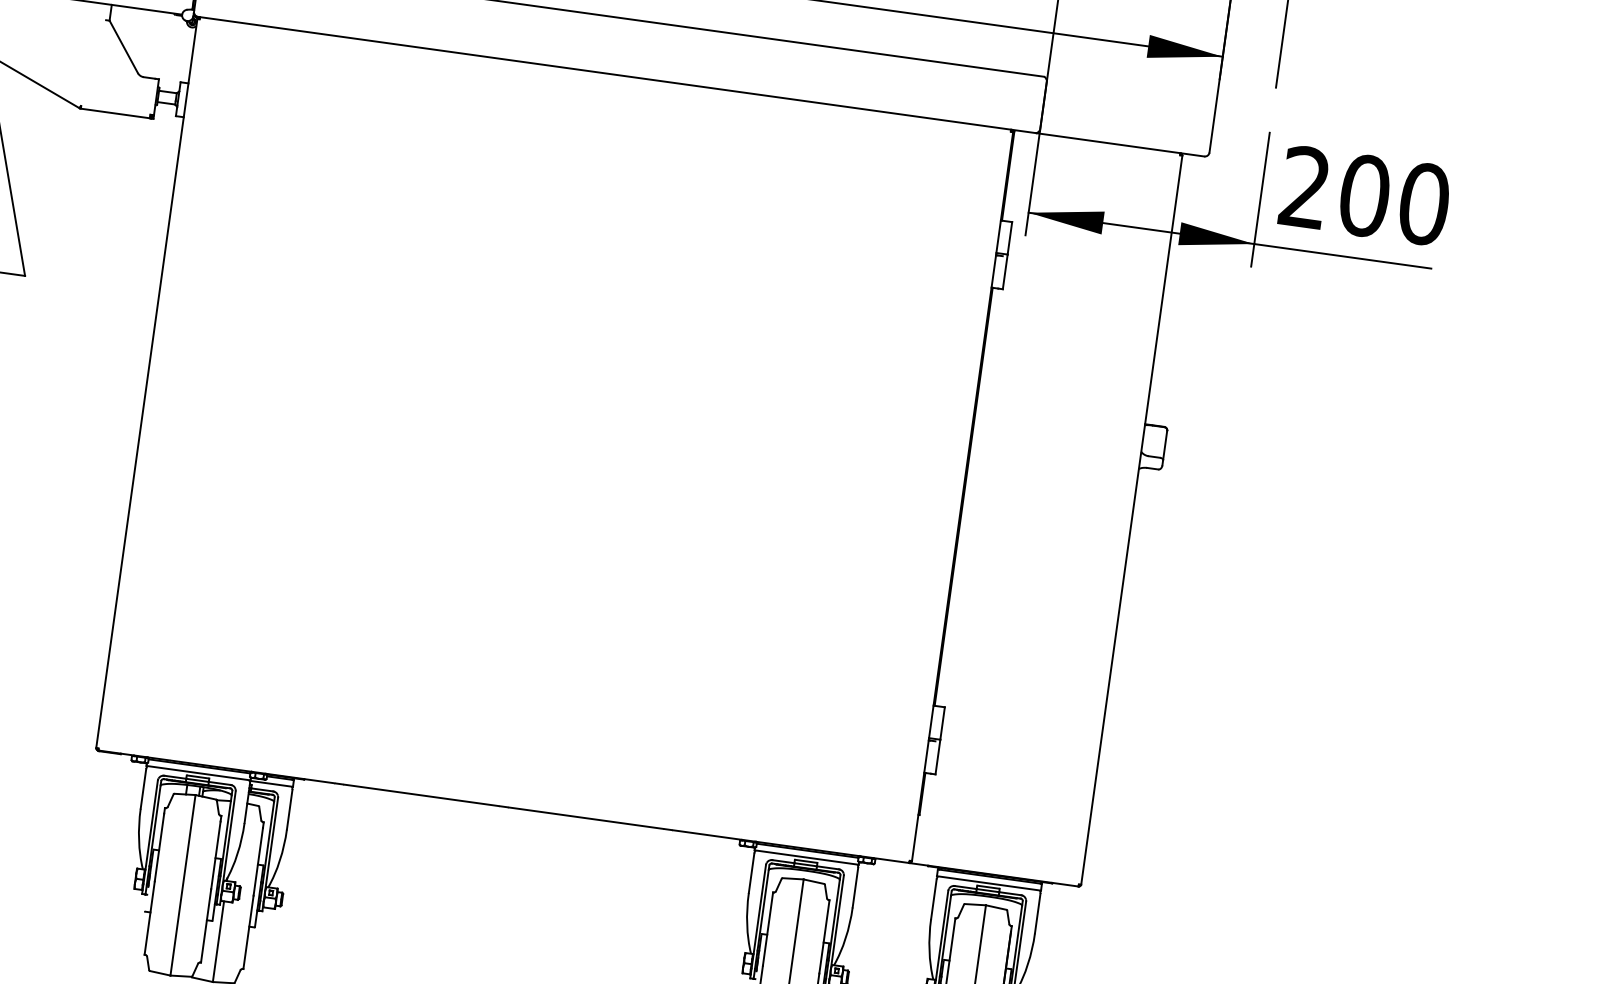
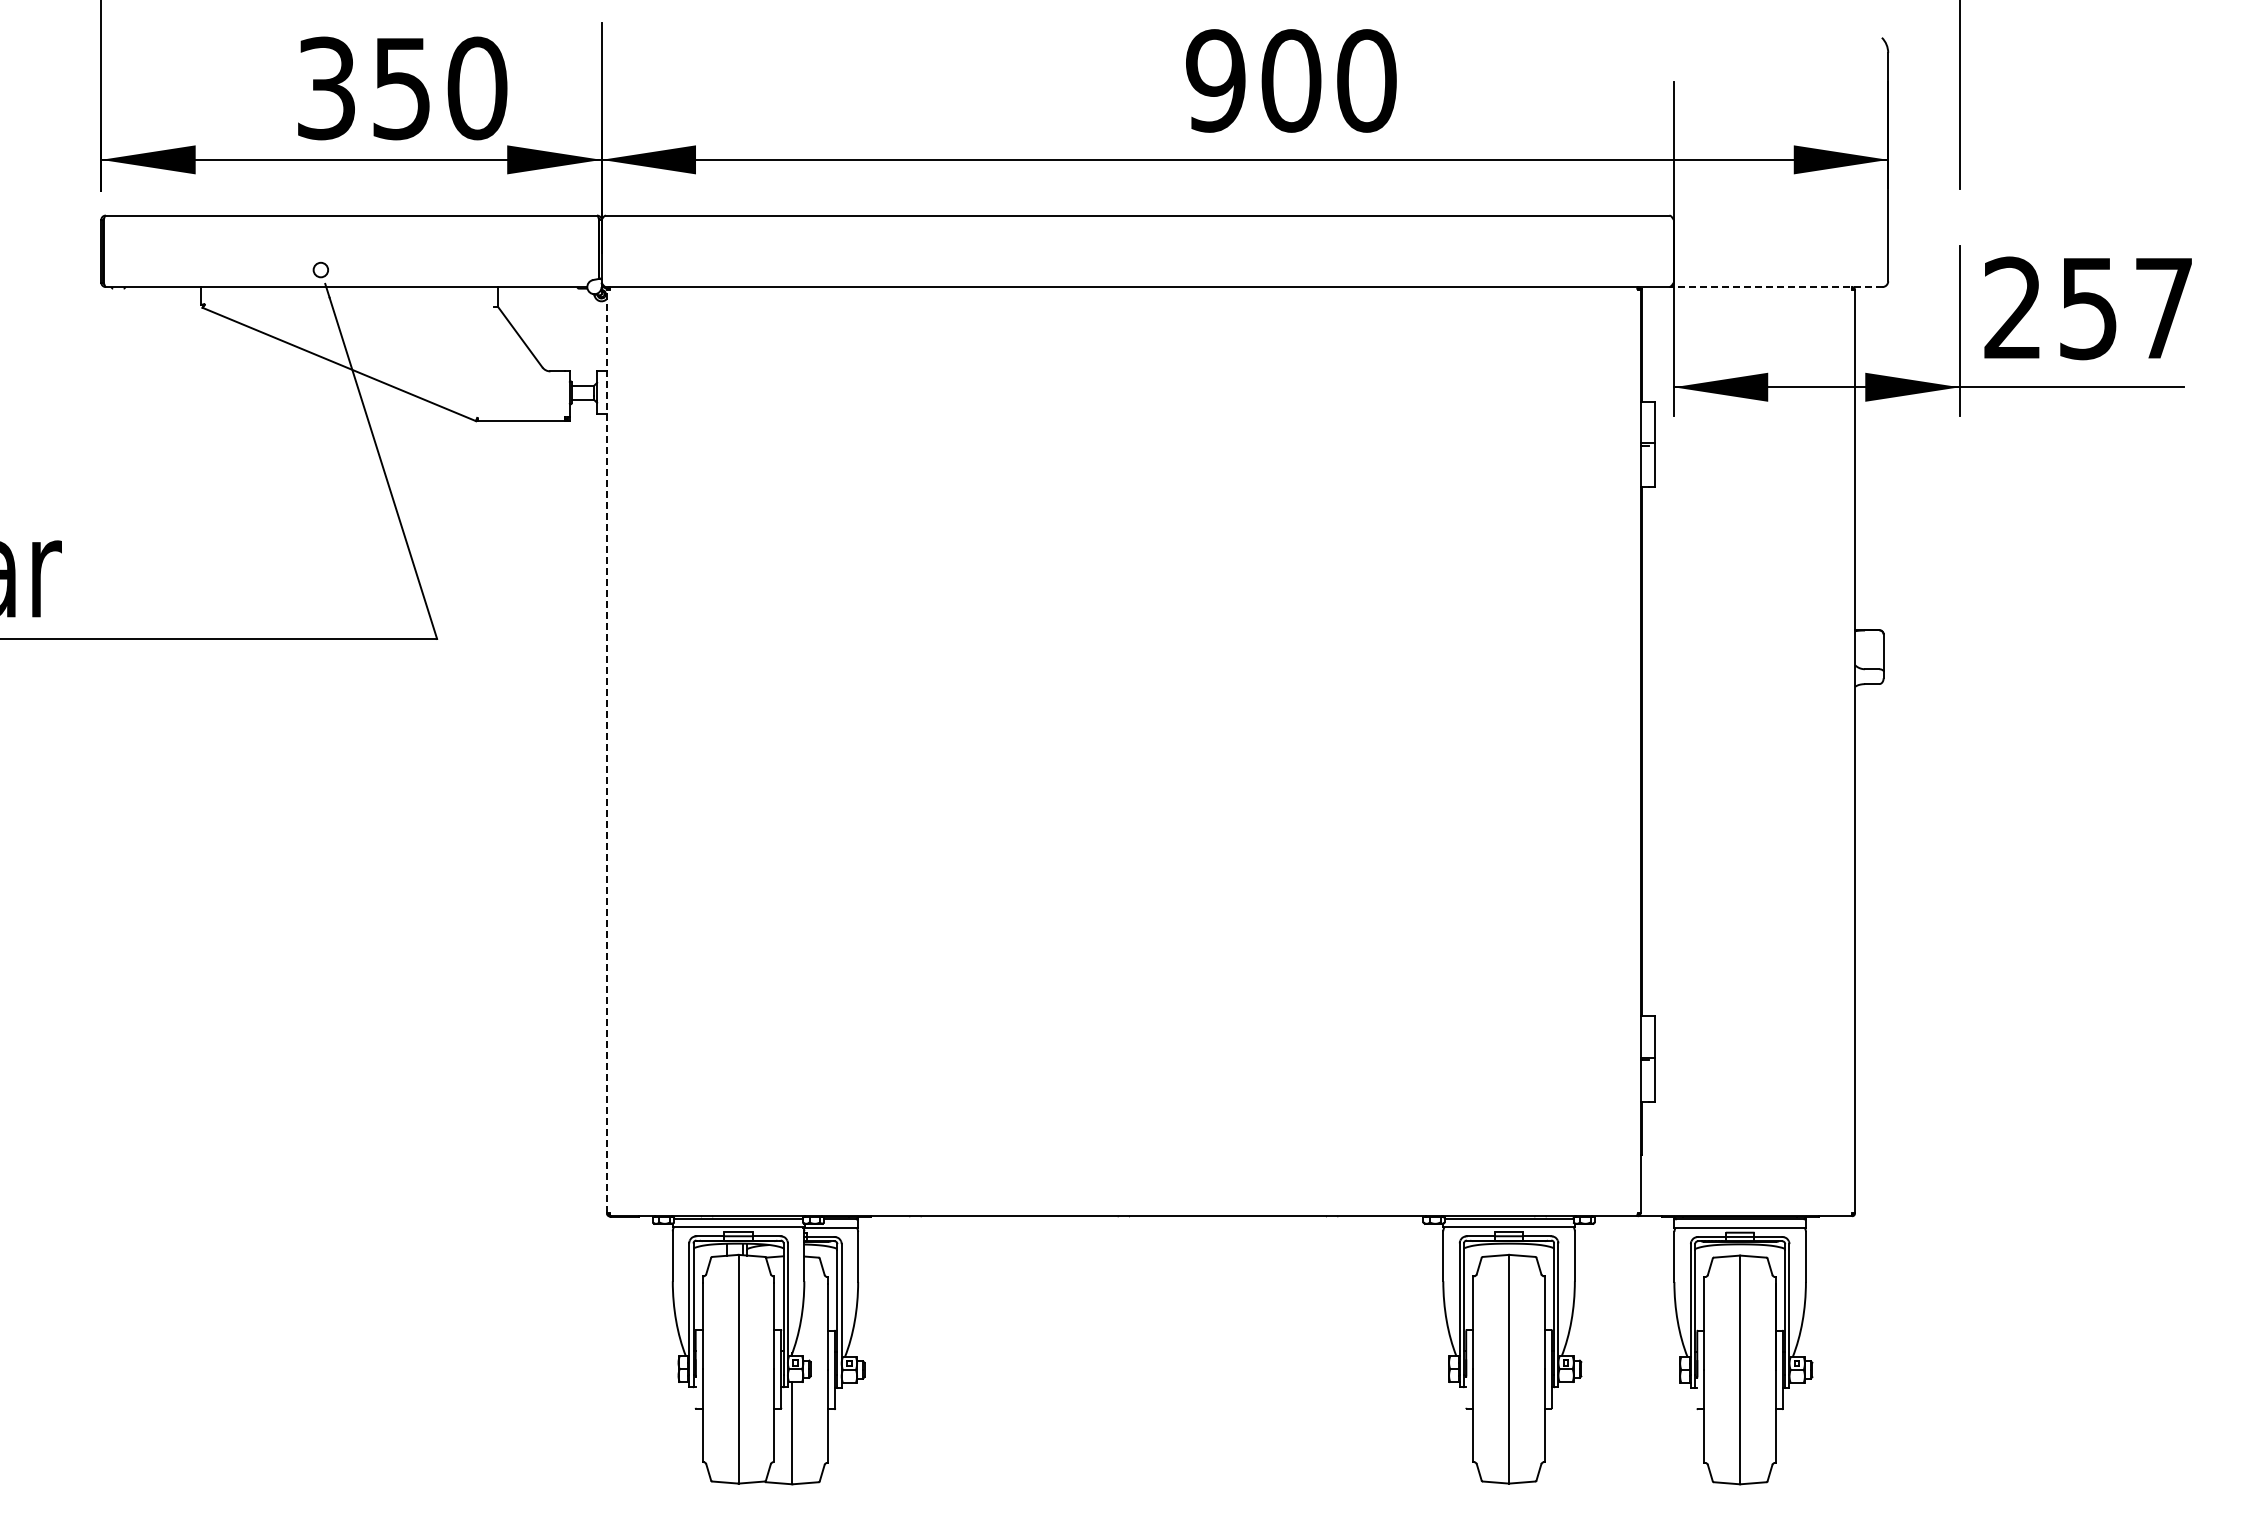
line: (1119, 145) -> (1775, 287), solid -> dashed
text: (1394, 200) -> (2126, 308), 200 -> 257
line: (147, 383) -> (607, 751), solid -> dashed

